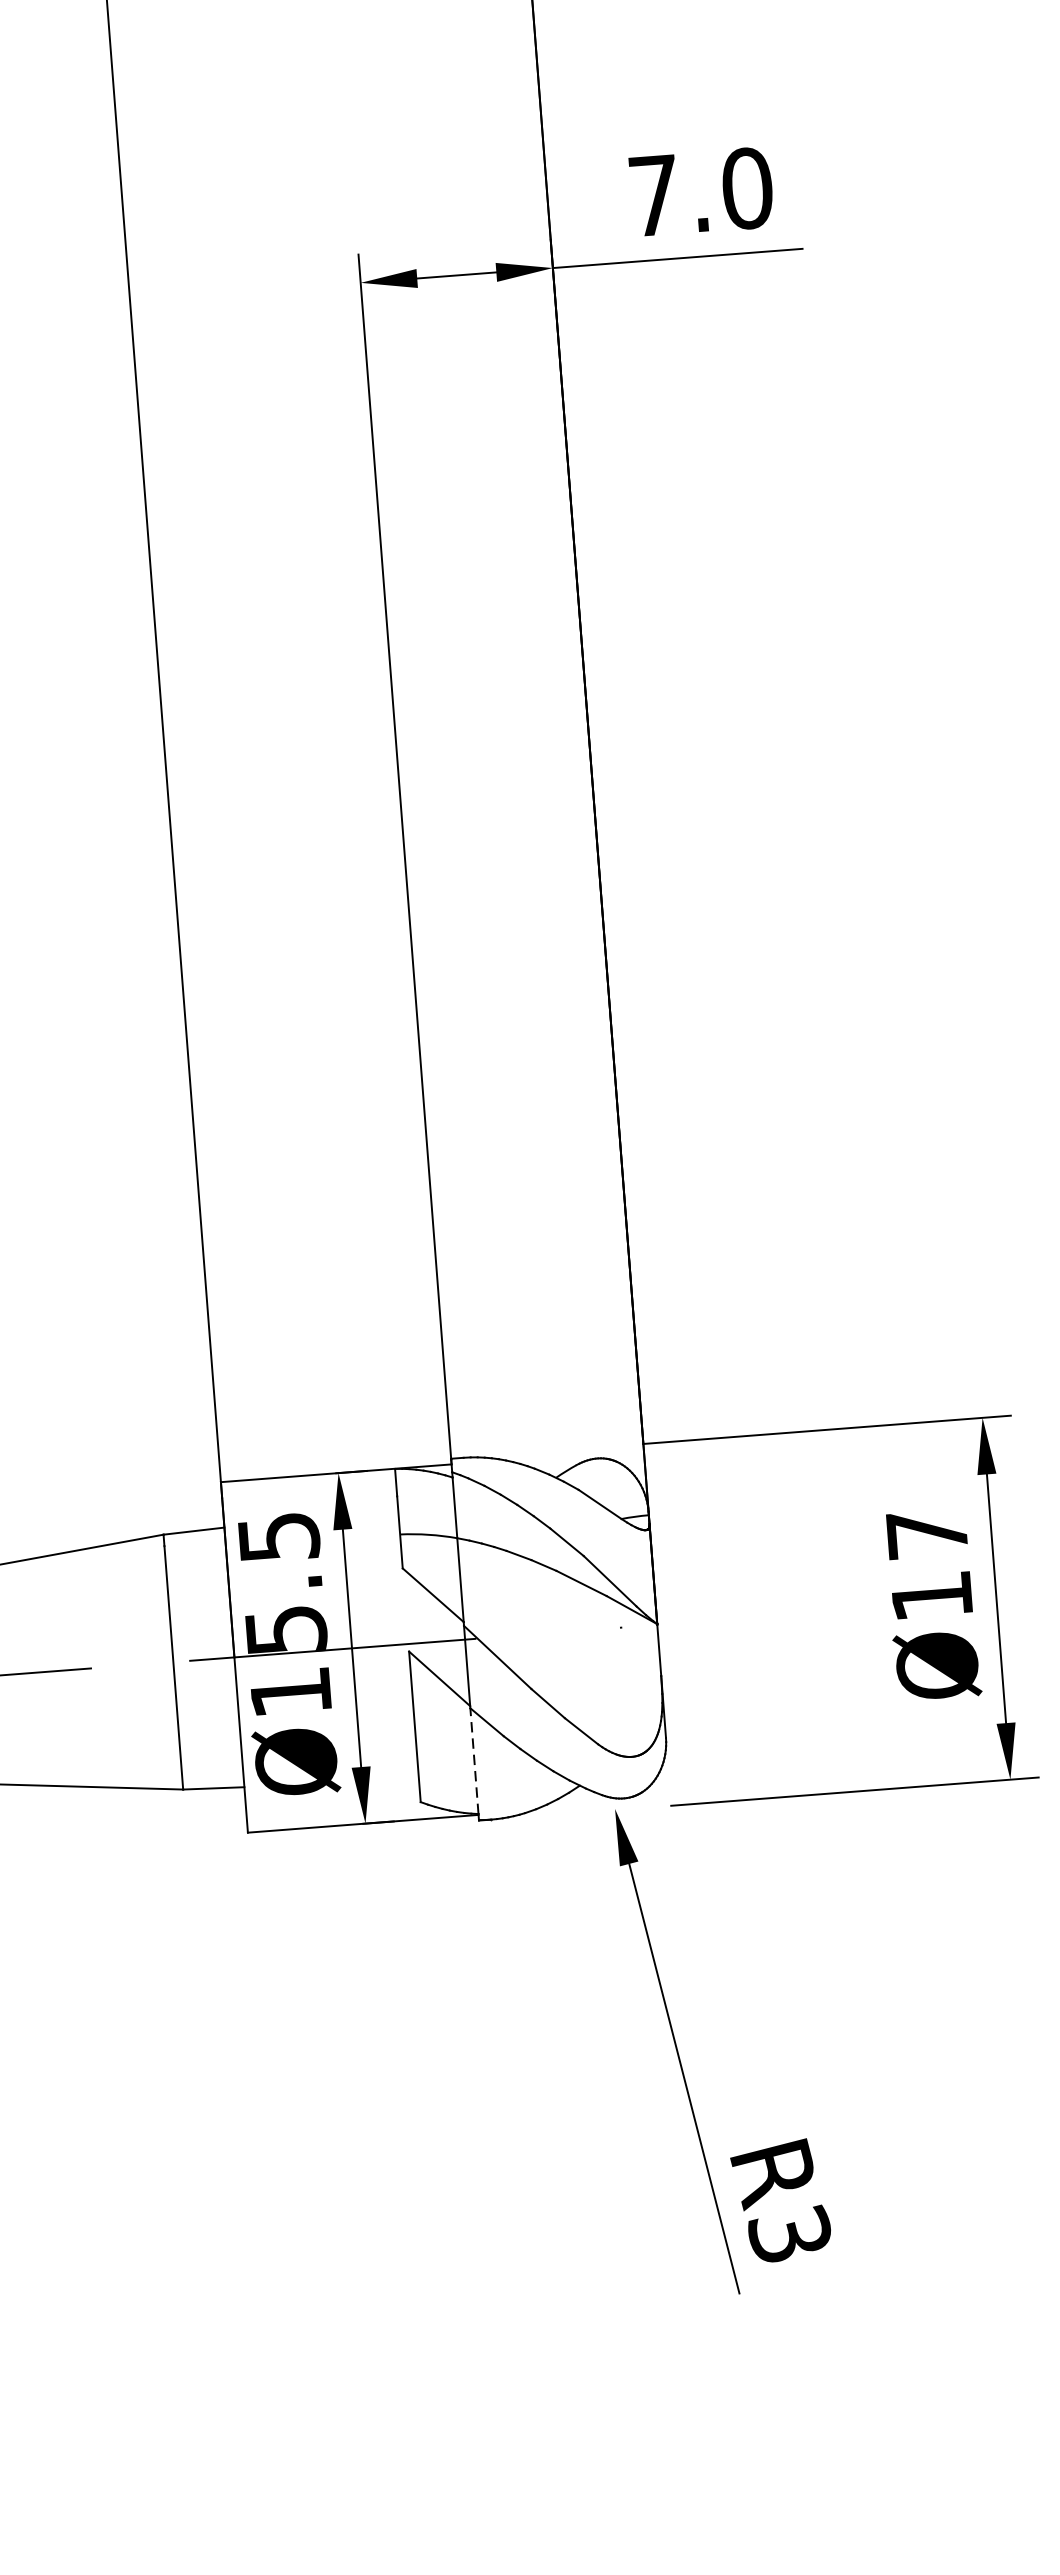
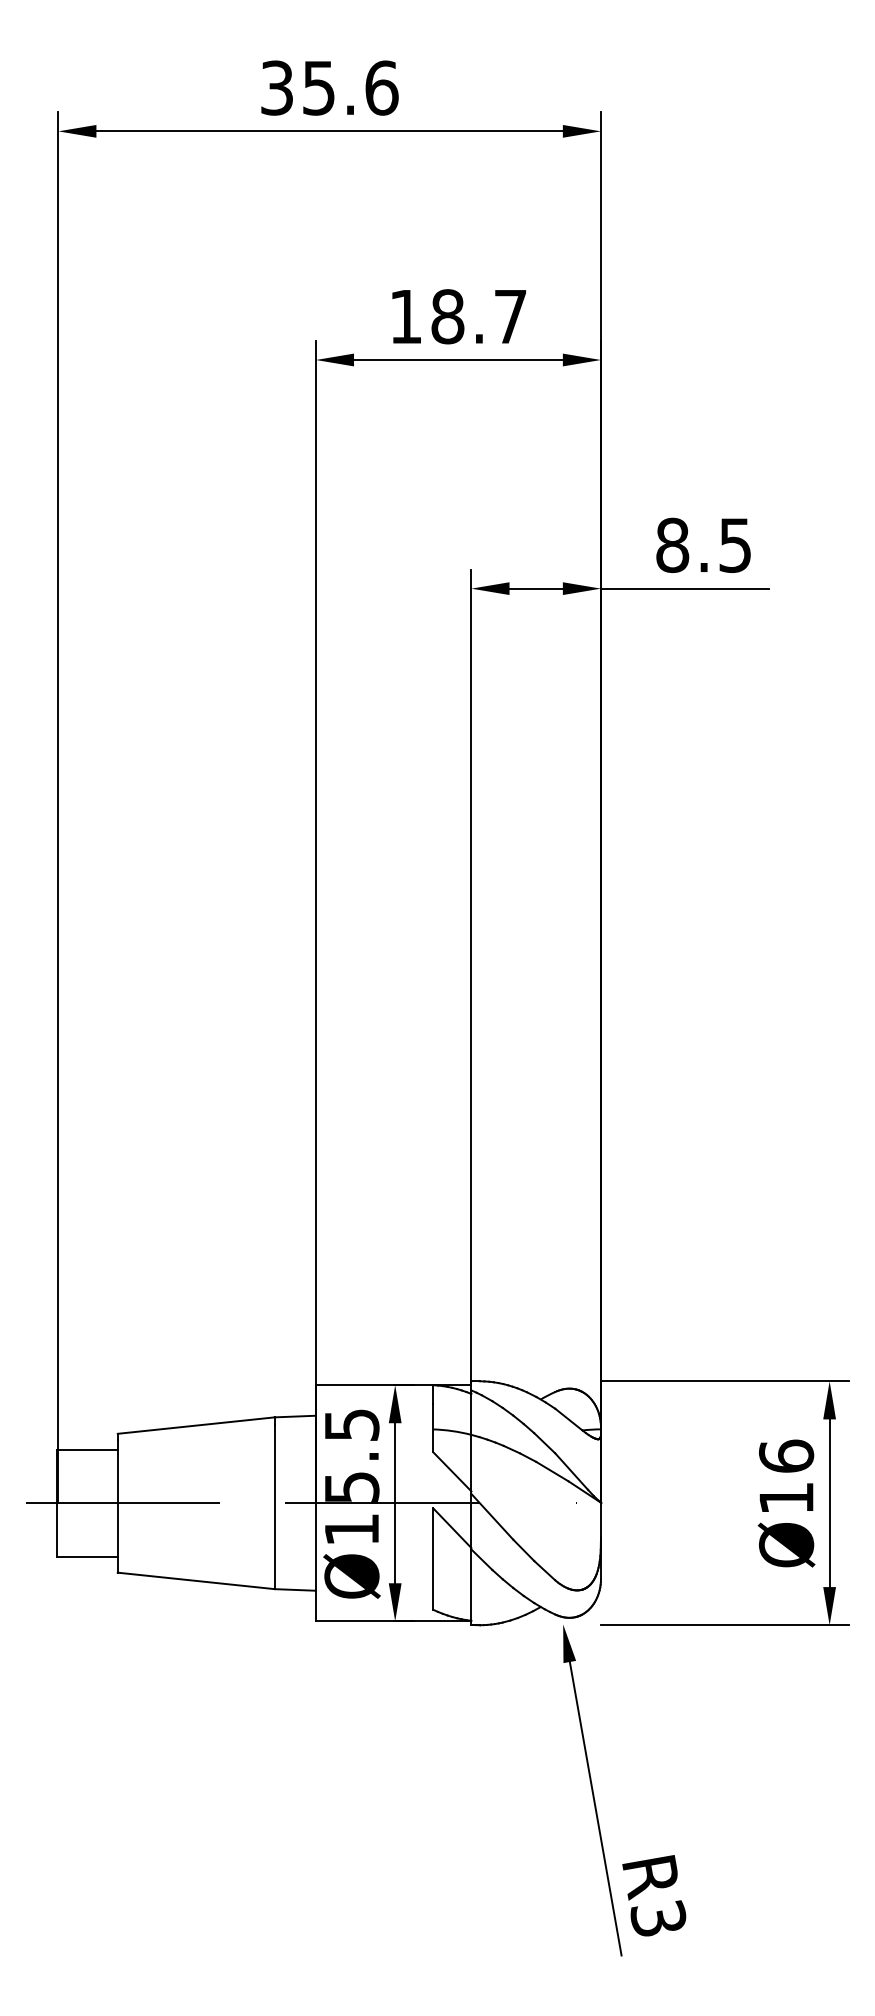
text: (701, 192) -> (704, 545), 7.0 -> 8.5
text: (927, 1532) -> (786, 1455), Ø17 -> Ø16
line: (474, 1761) -> (471, 1585), dashed -> solid

